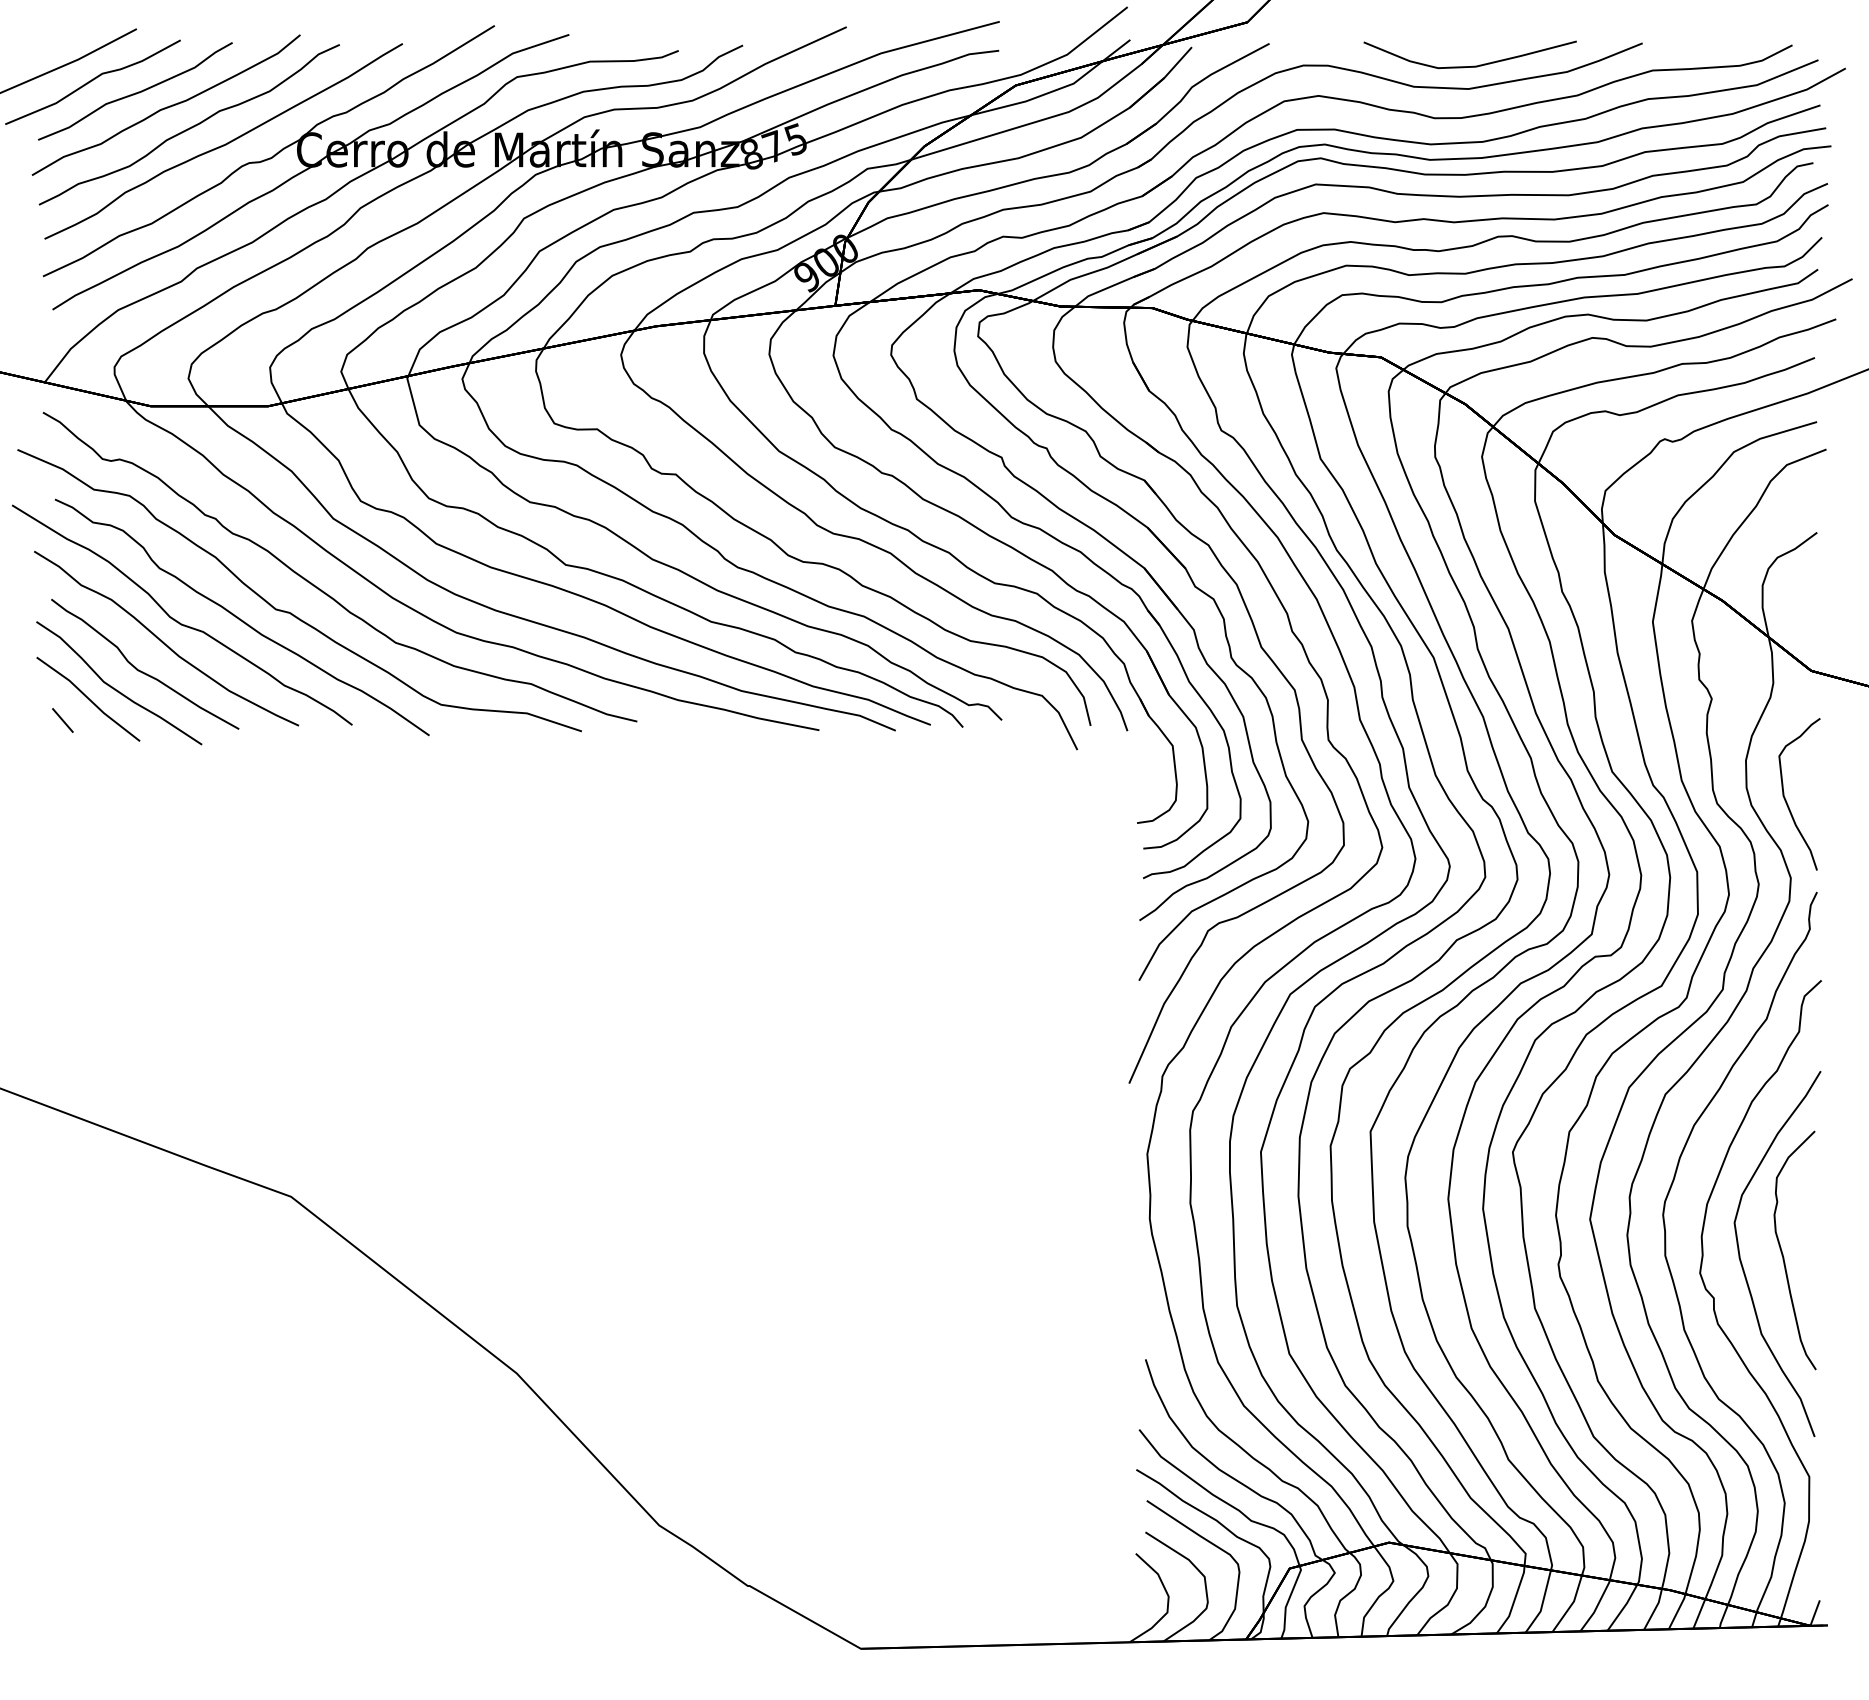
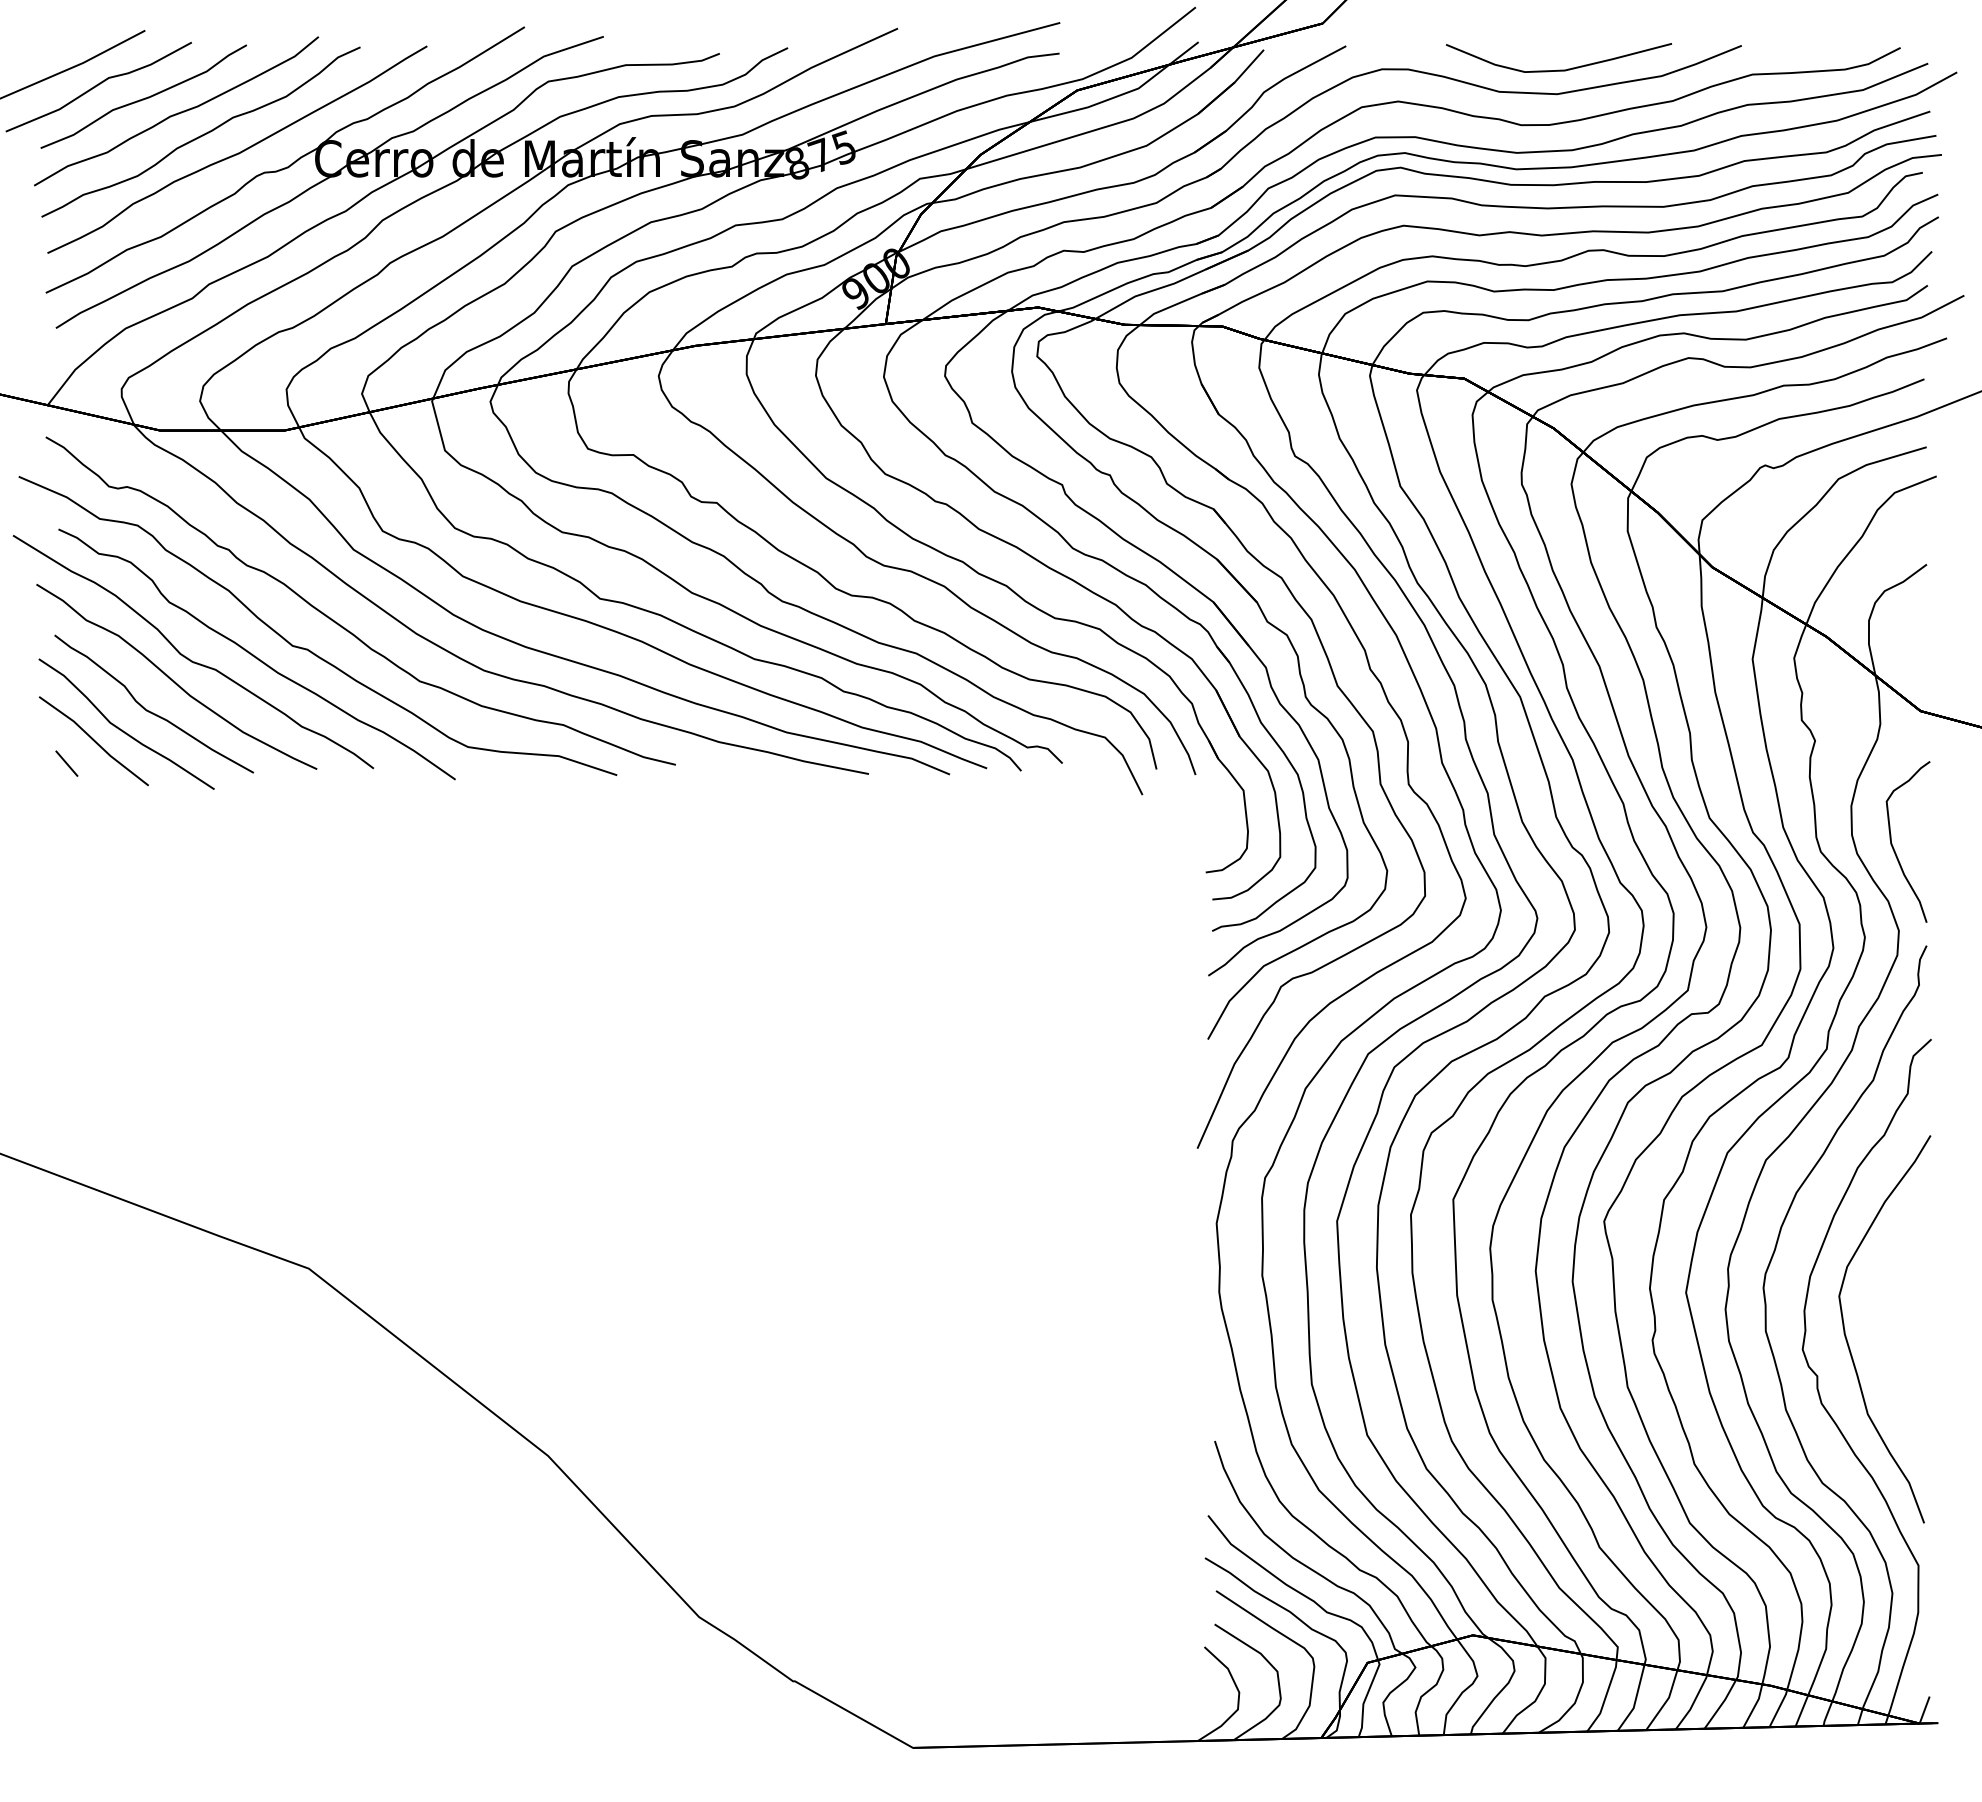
curve: (1783, 1255) -> (1891, 1330), removed

